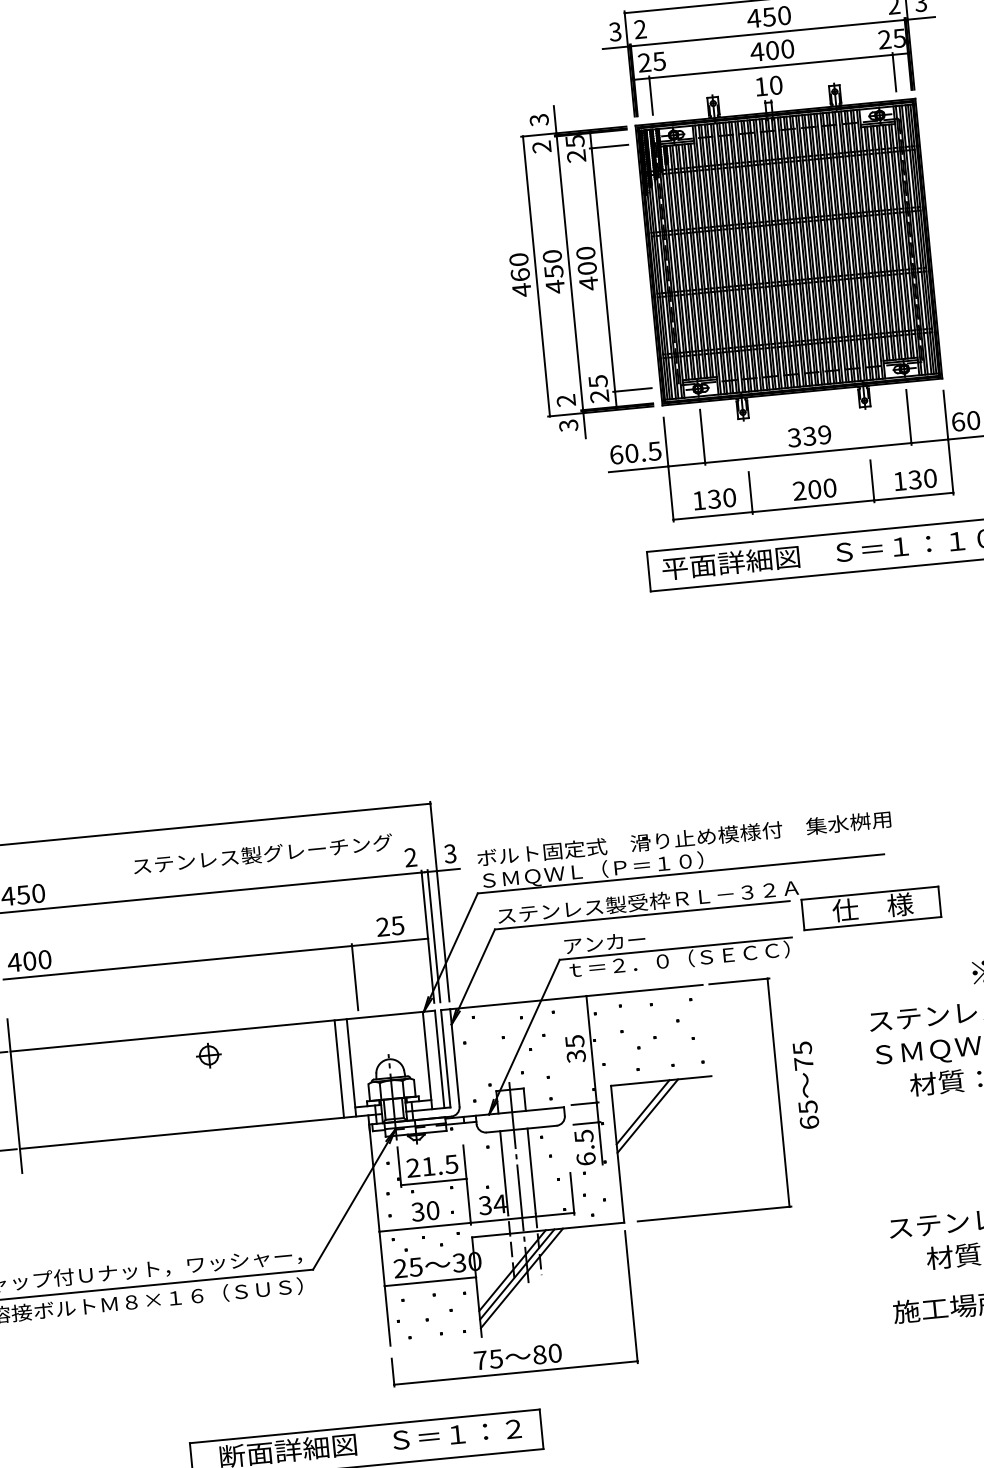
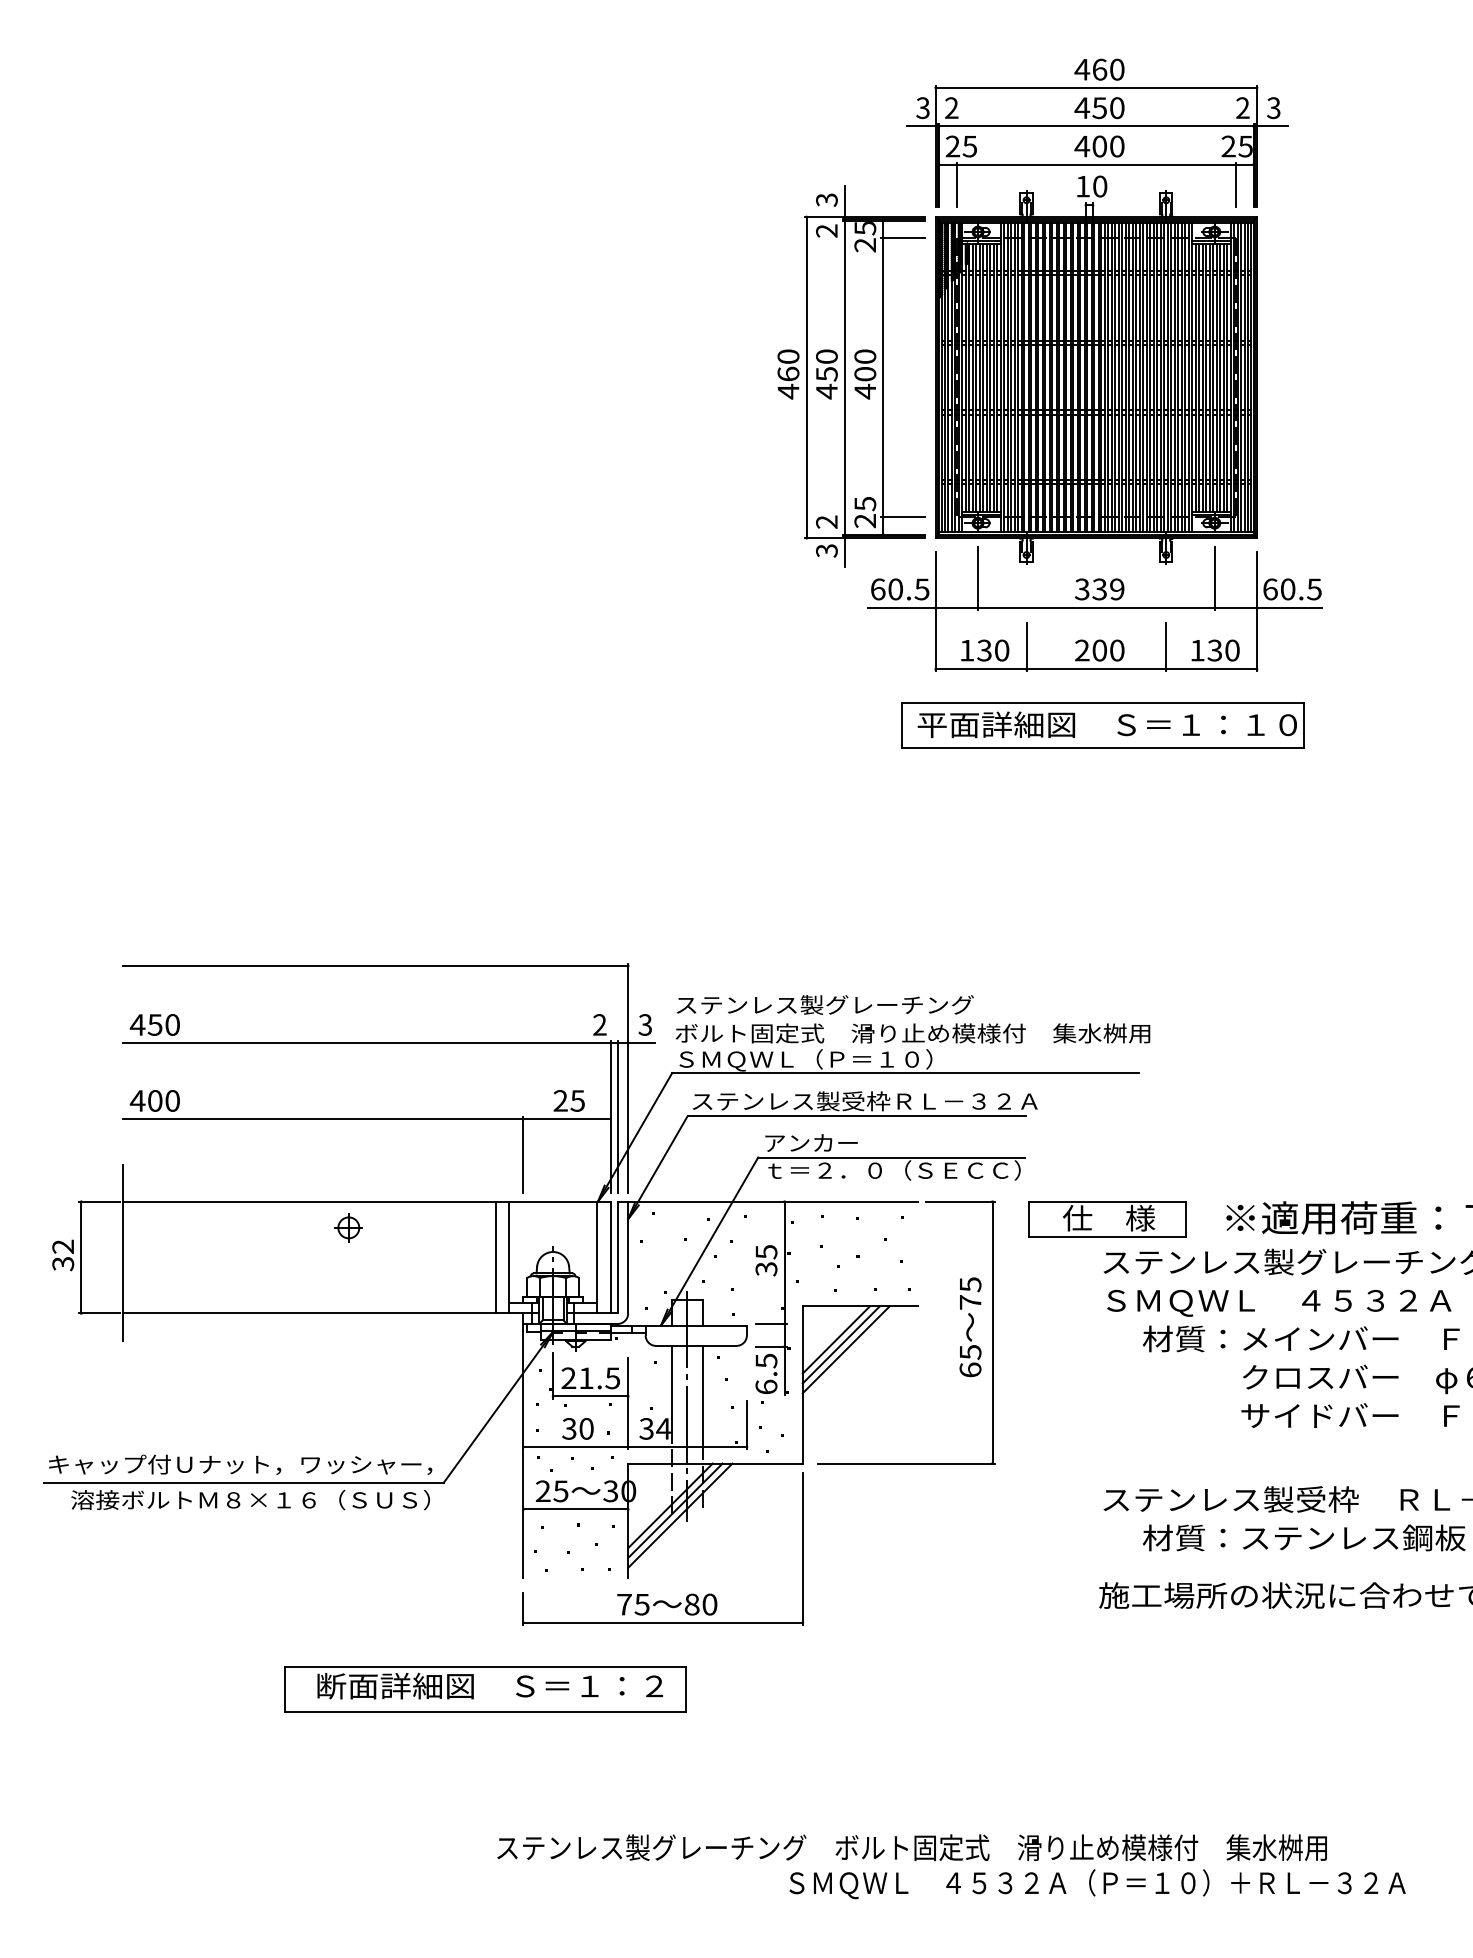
text: (262, 853) -> (824, 1004), moved
part: (871, 908) -> (1107, 1219), moved
text: (805, 1085) -> (970, 1327), moved
line: (651, 1119) -> (845, 1349), added

